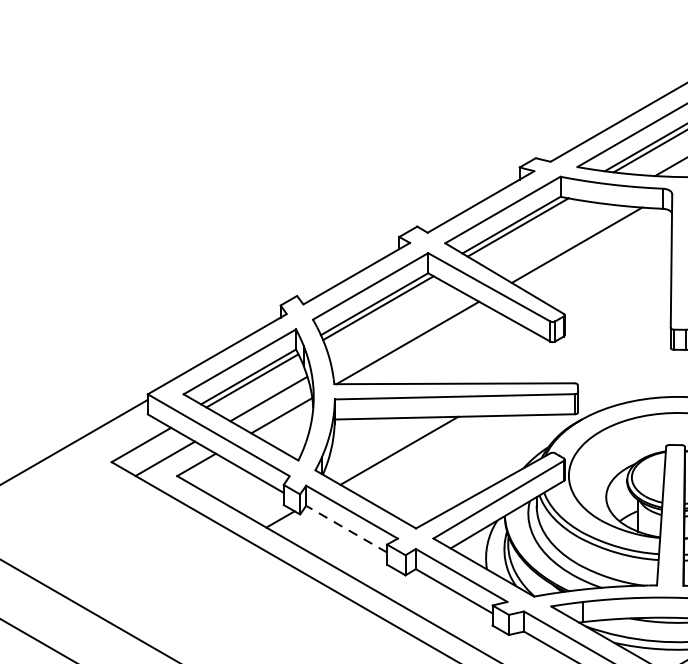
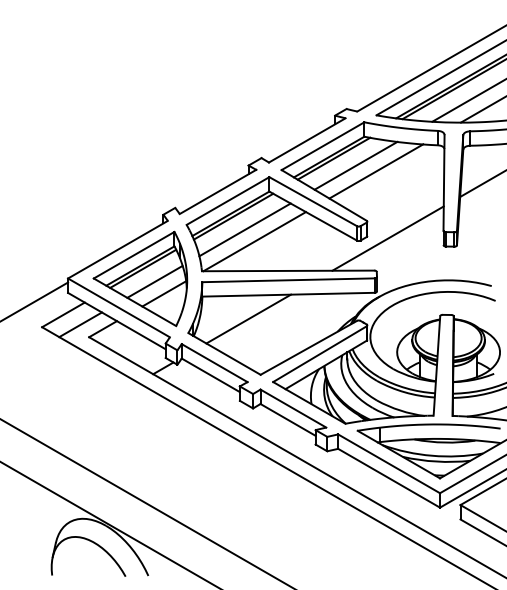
line: (548, 236) -> (355, 165), added
line: (393, 326) -> (244, 229), added
line: (592, 338) -> (387, 238), added
line: (346, 529) -> (210, 375), dashed -> solid

